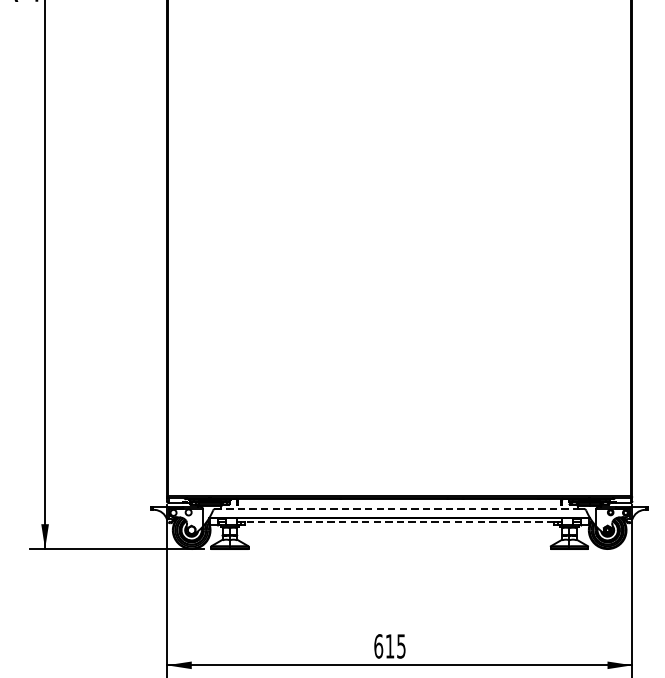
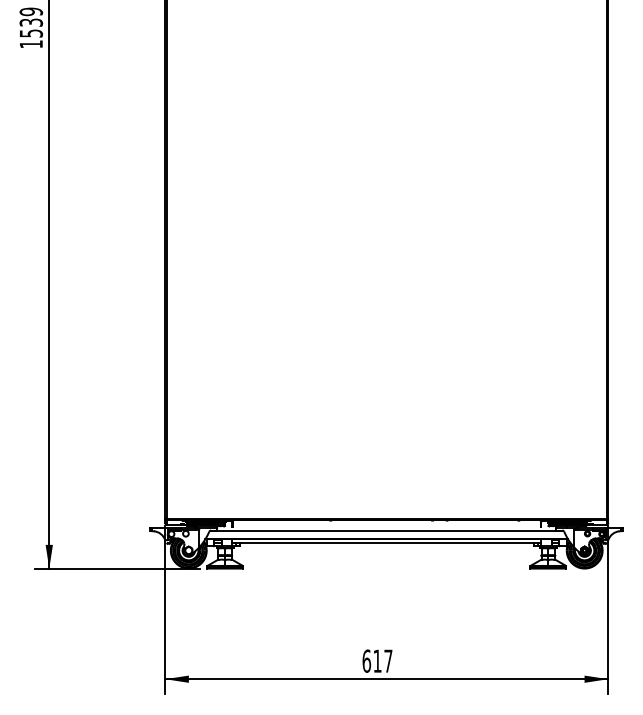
line: (400, 509) -> (387, 530), dashed -> solid
line: (399, 522) -> (386, 543), dashed -> solid
text: (401, 645) -> (388, 660), 615 -> 617

